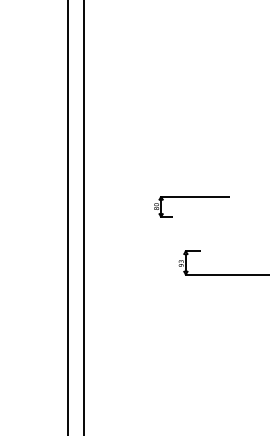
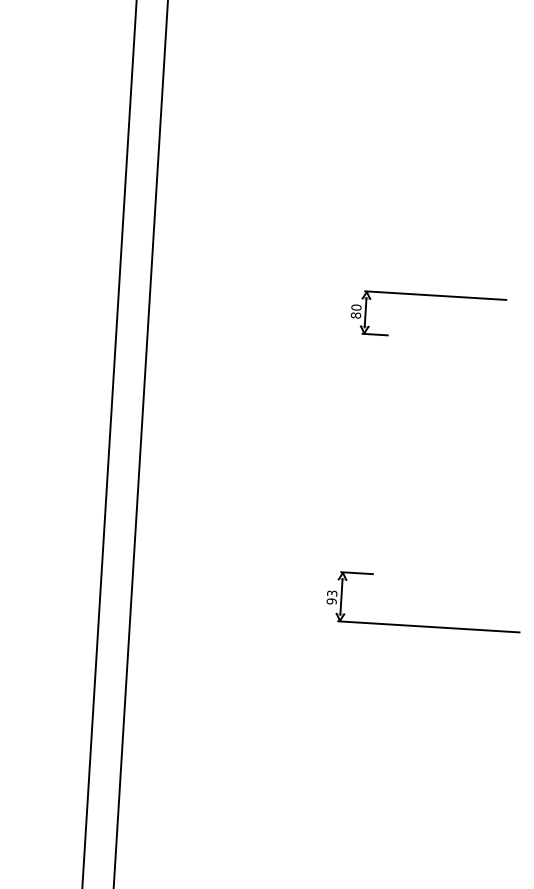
part: (191, 197) -> (428, 297), moved

